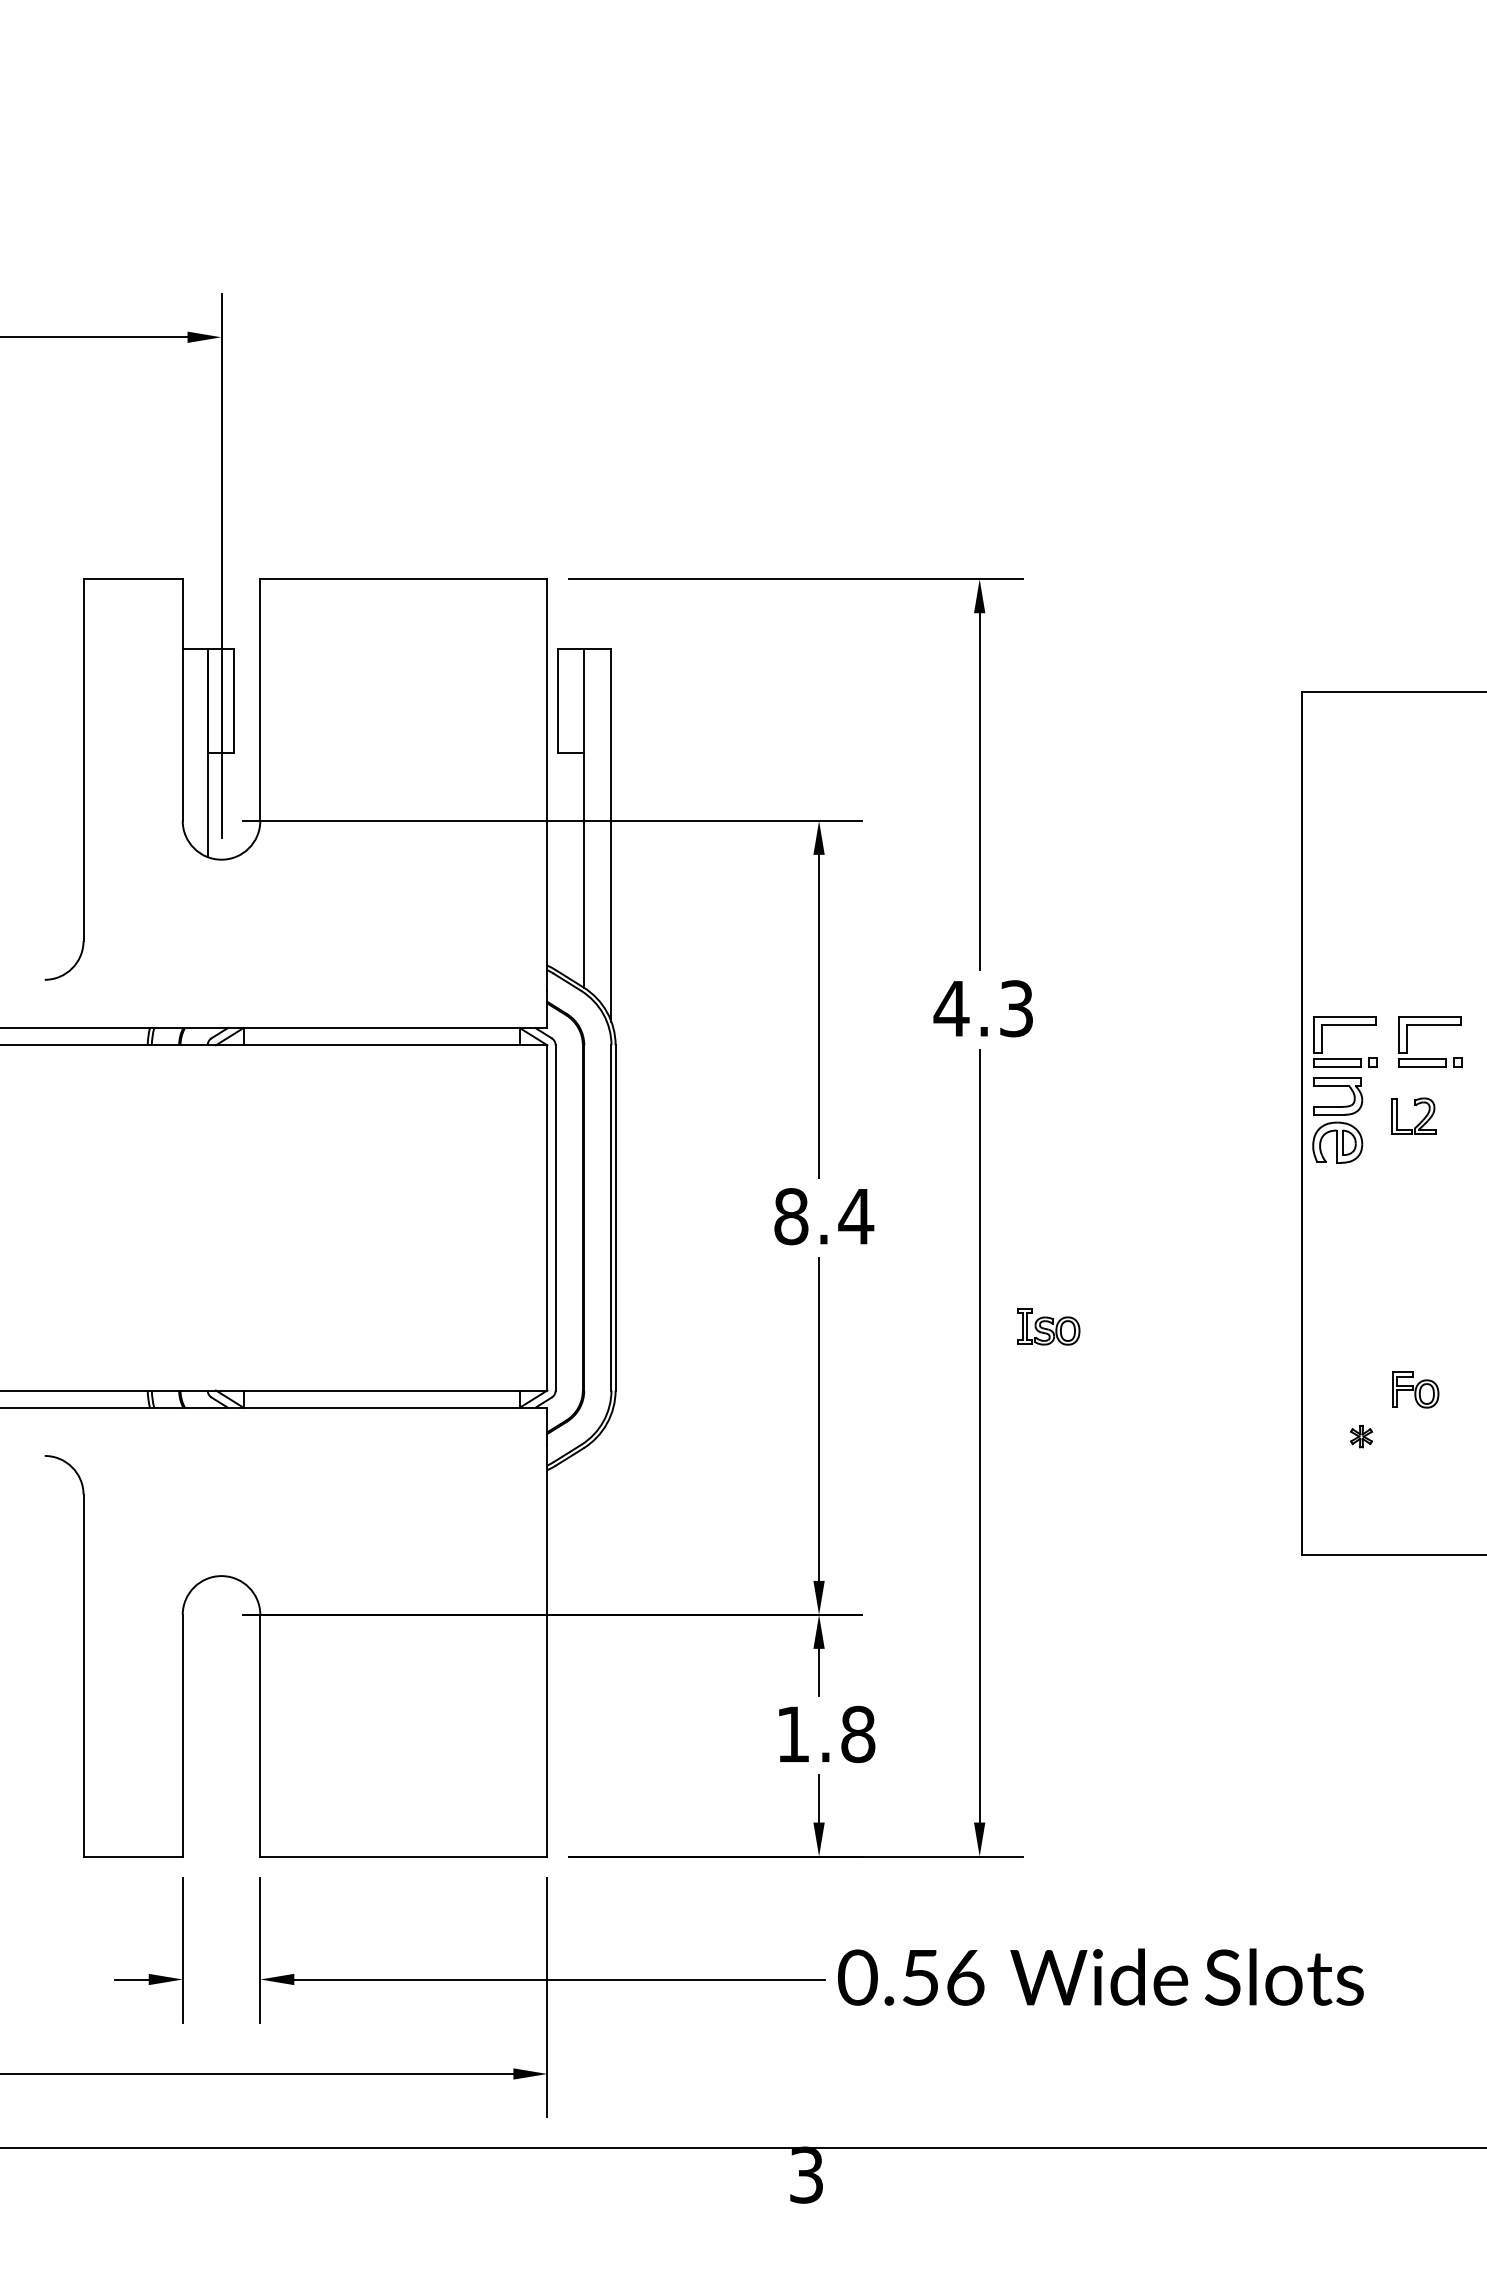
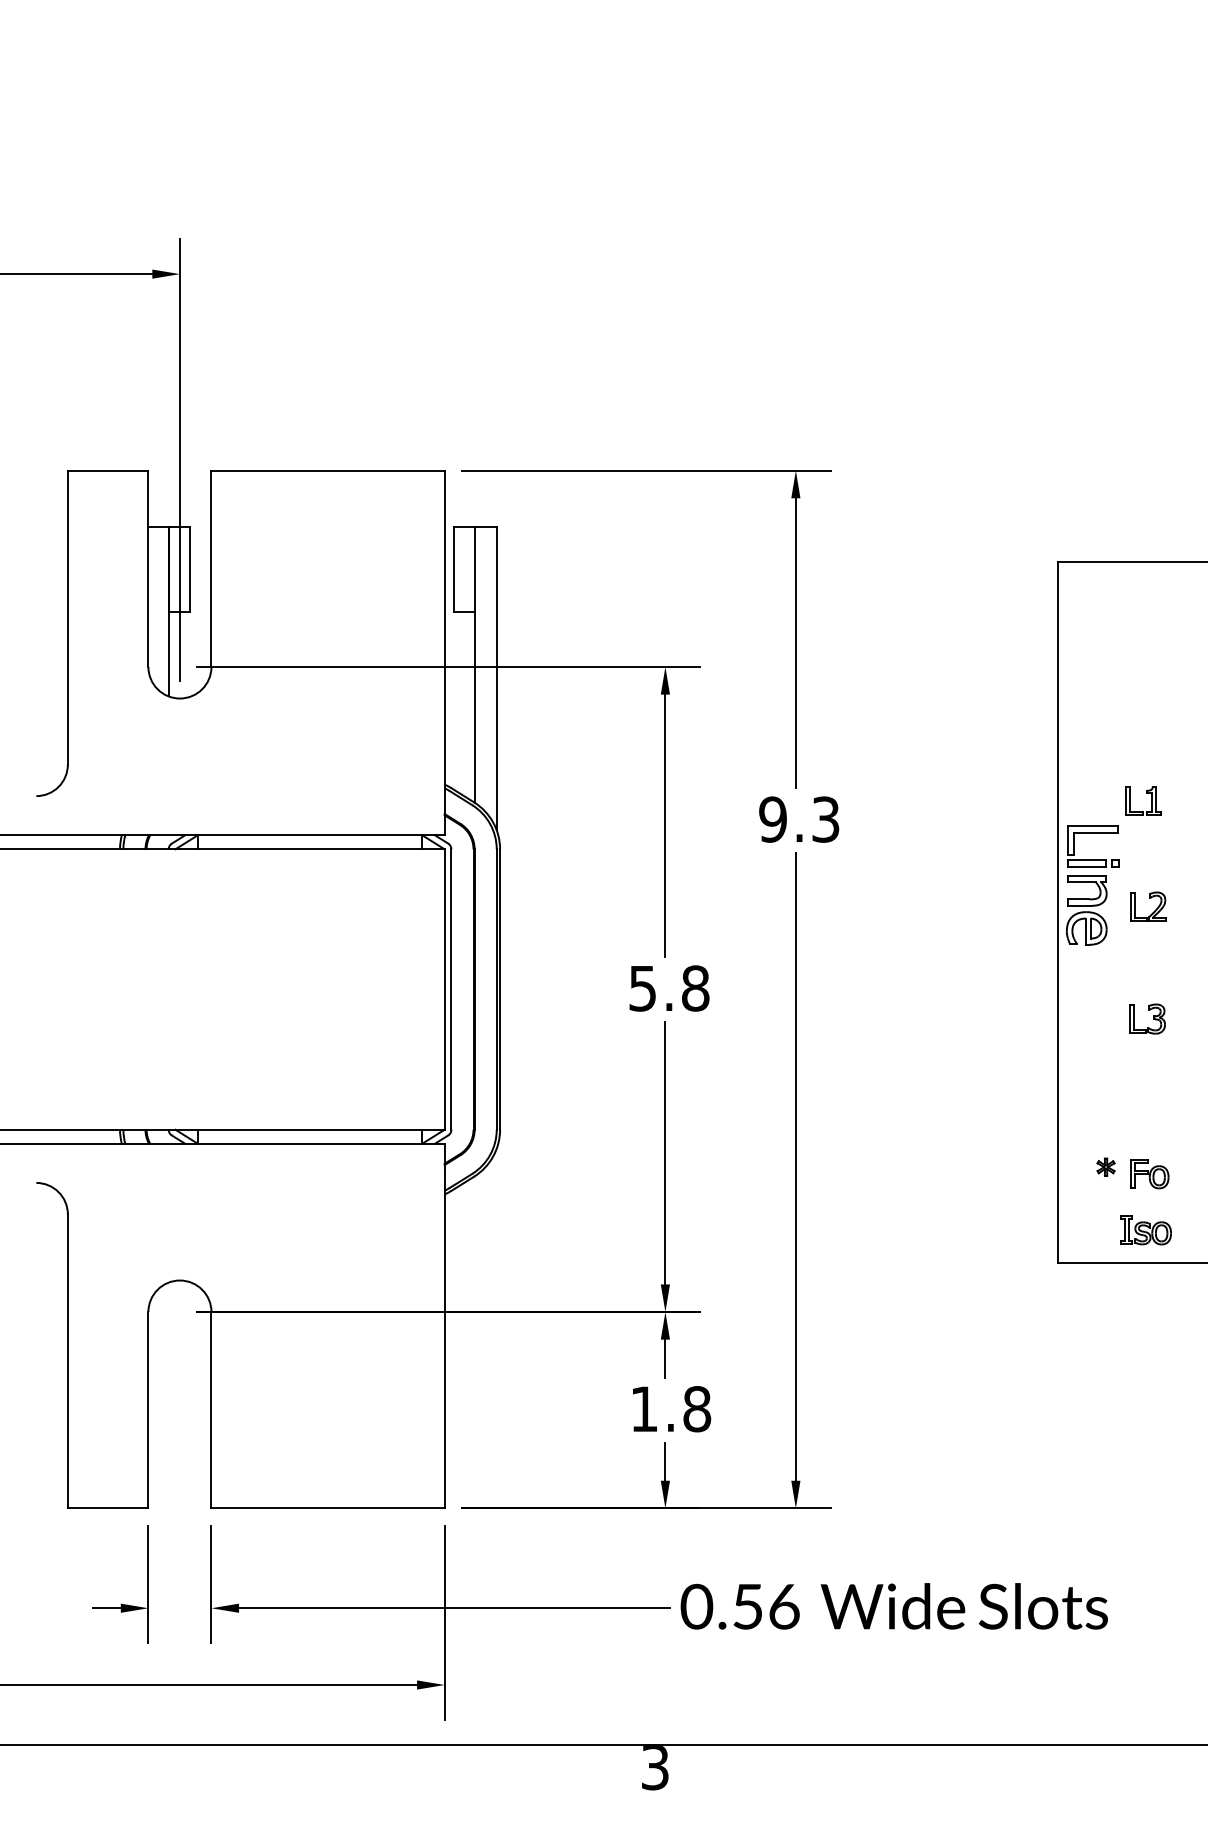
part: (1411, 976) -> (1146, 793), added
text: (951, 1008) -> (772, 819), 4.3 -> 9.3
part: (1430, 1025) -> (1162, 833), removed
text: (824, 1216) -> (669, 988), 8.4 -> 5.8
part: (1419, 1254) -> (1153, 1019), added
part: (1048, 1326) -> (1145, 1229), moved
part: (1415, 1389) -> (1149, 1173), moved

